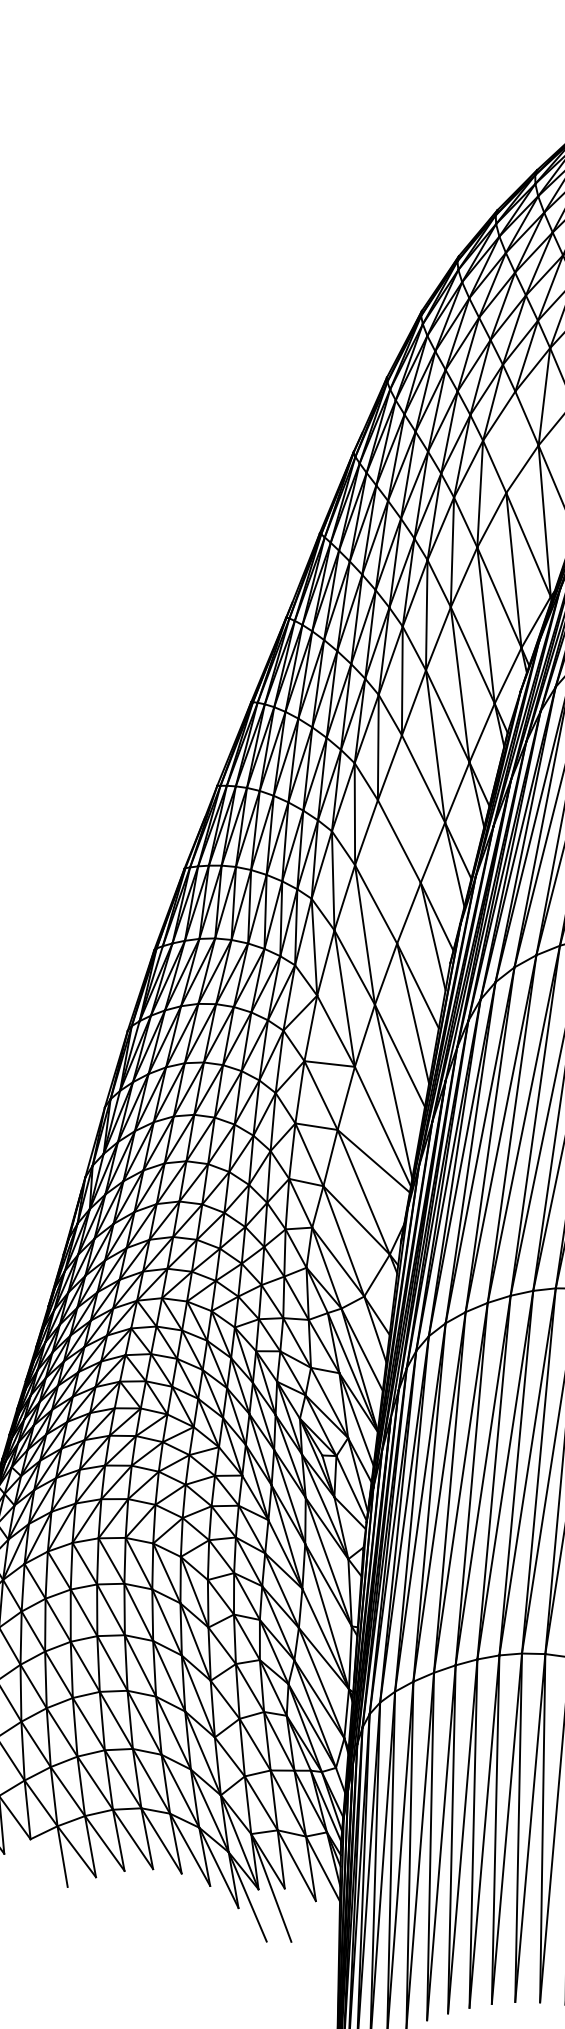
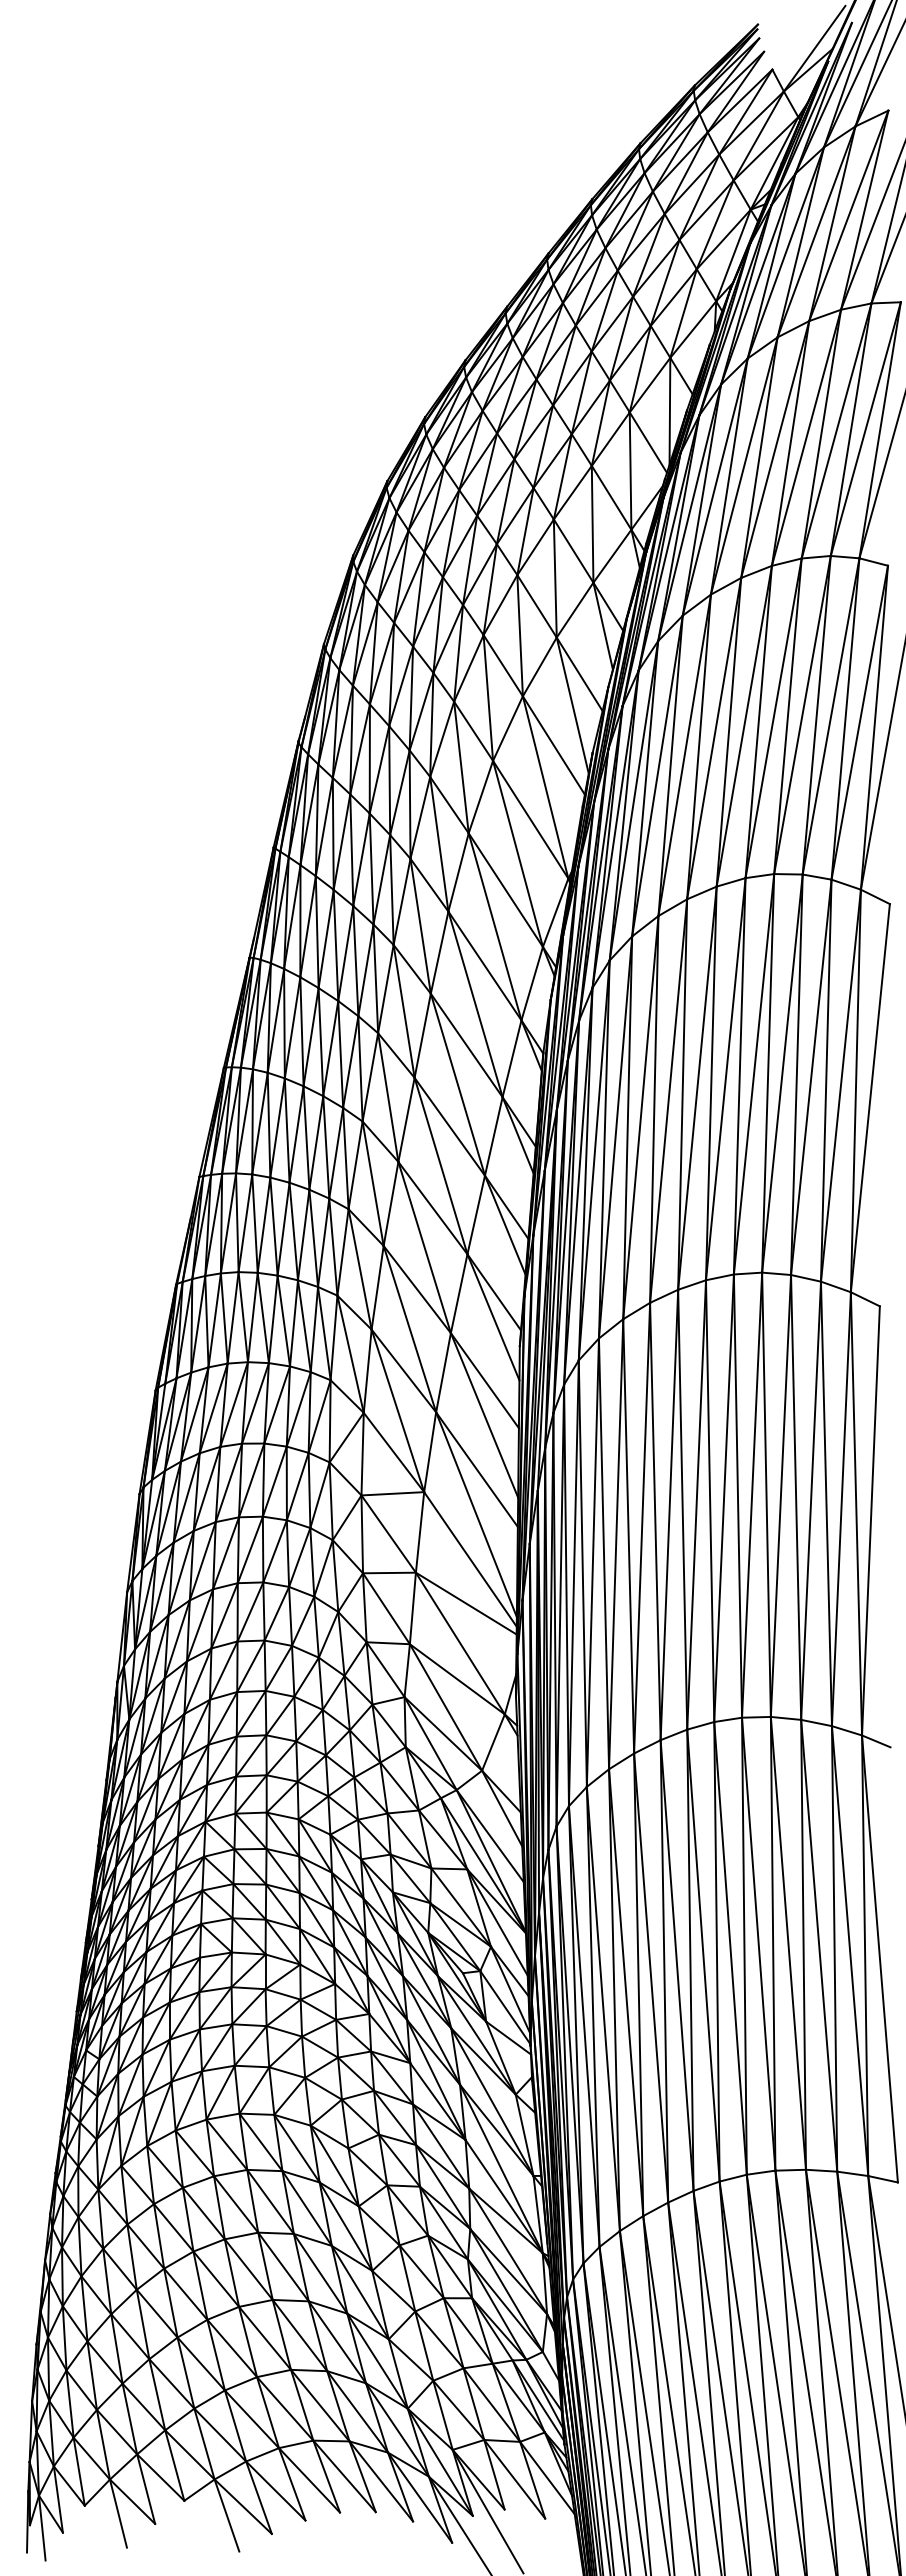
line: (511, 441) -> (488, 697), added
line: (411, 808) -> (440, 1165), added
line: (387, 871) -> (424, 1247), added

